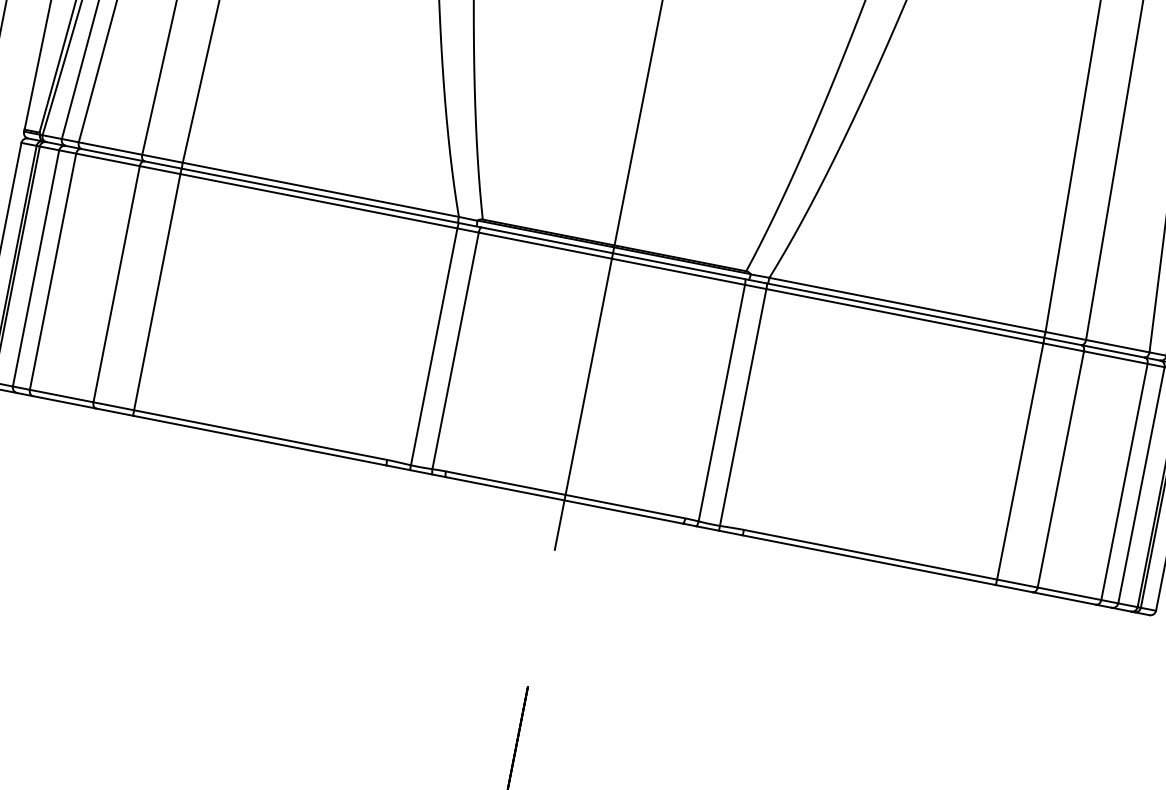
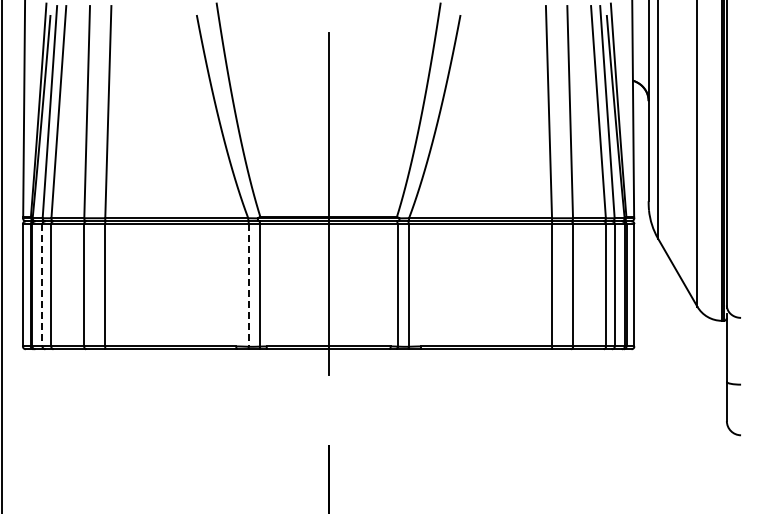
line: (36, 268) -> (42, 285), solid -> dashed
line: (433, 346) -> (248, 285), solid -> dashed

